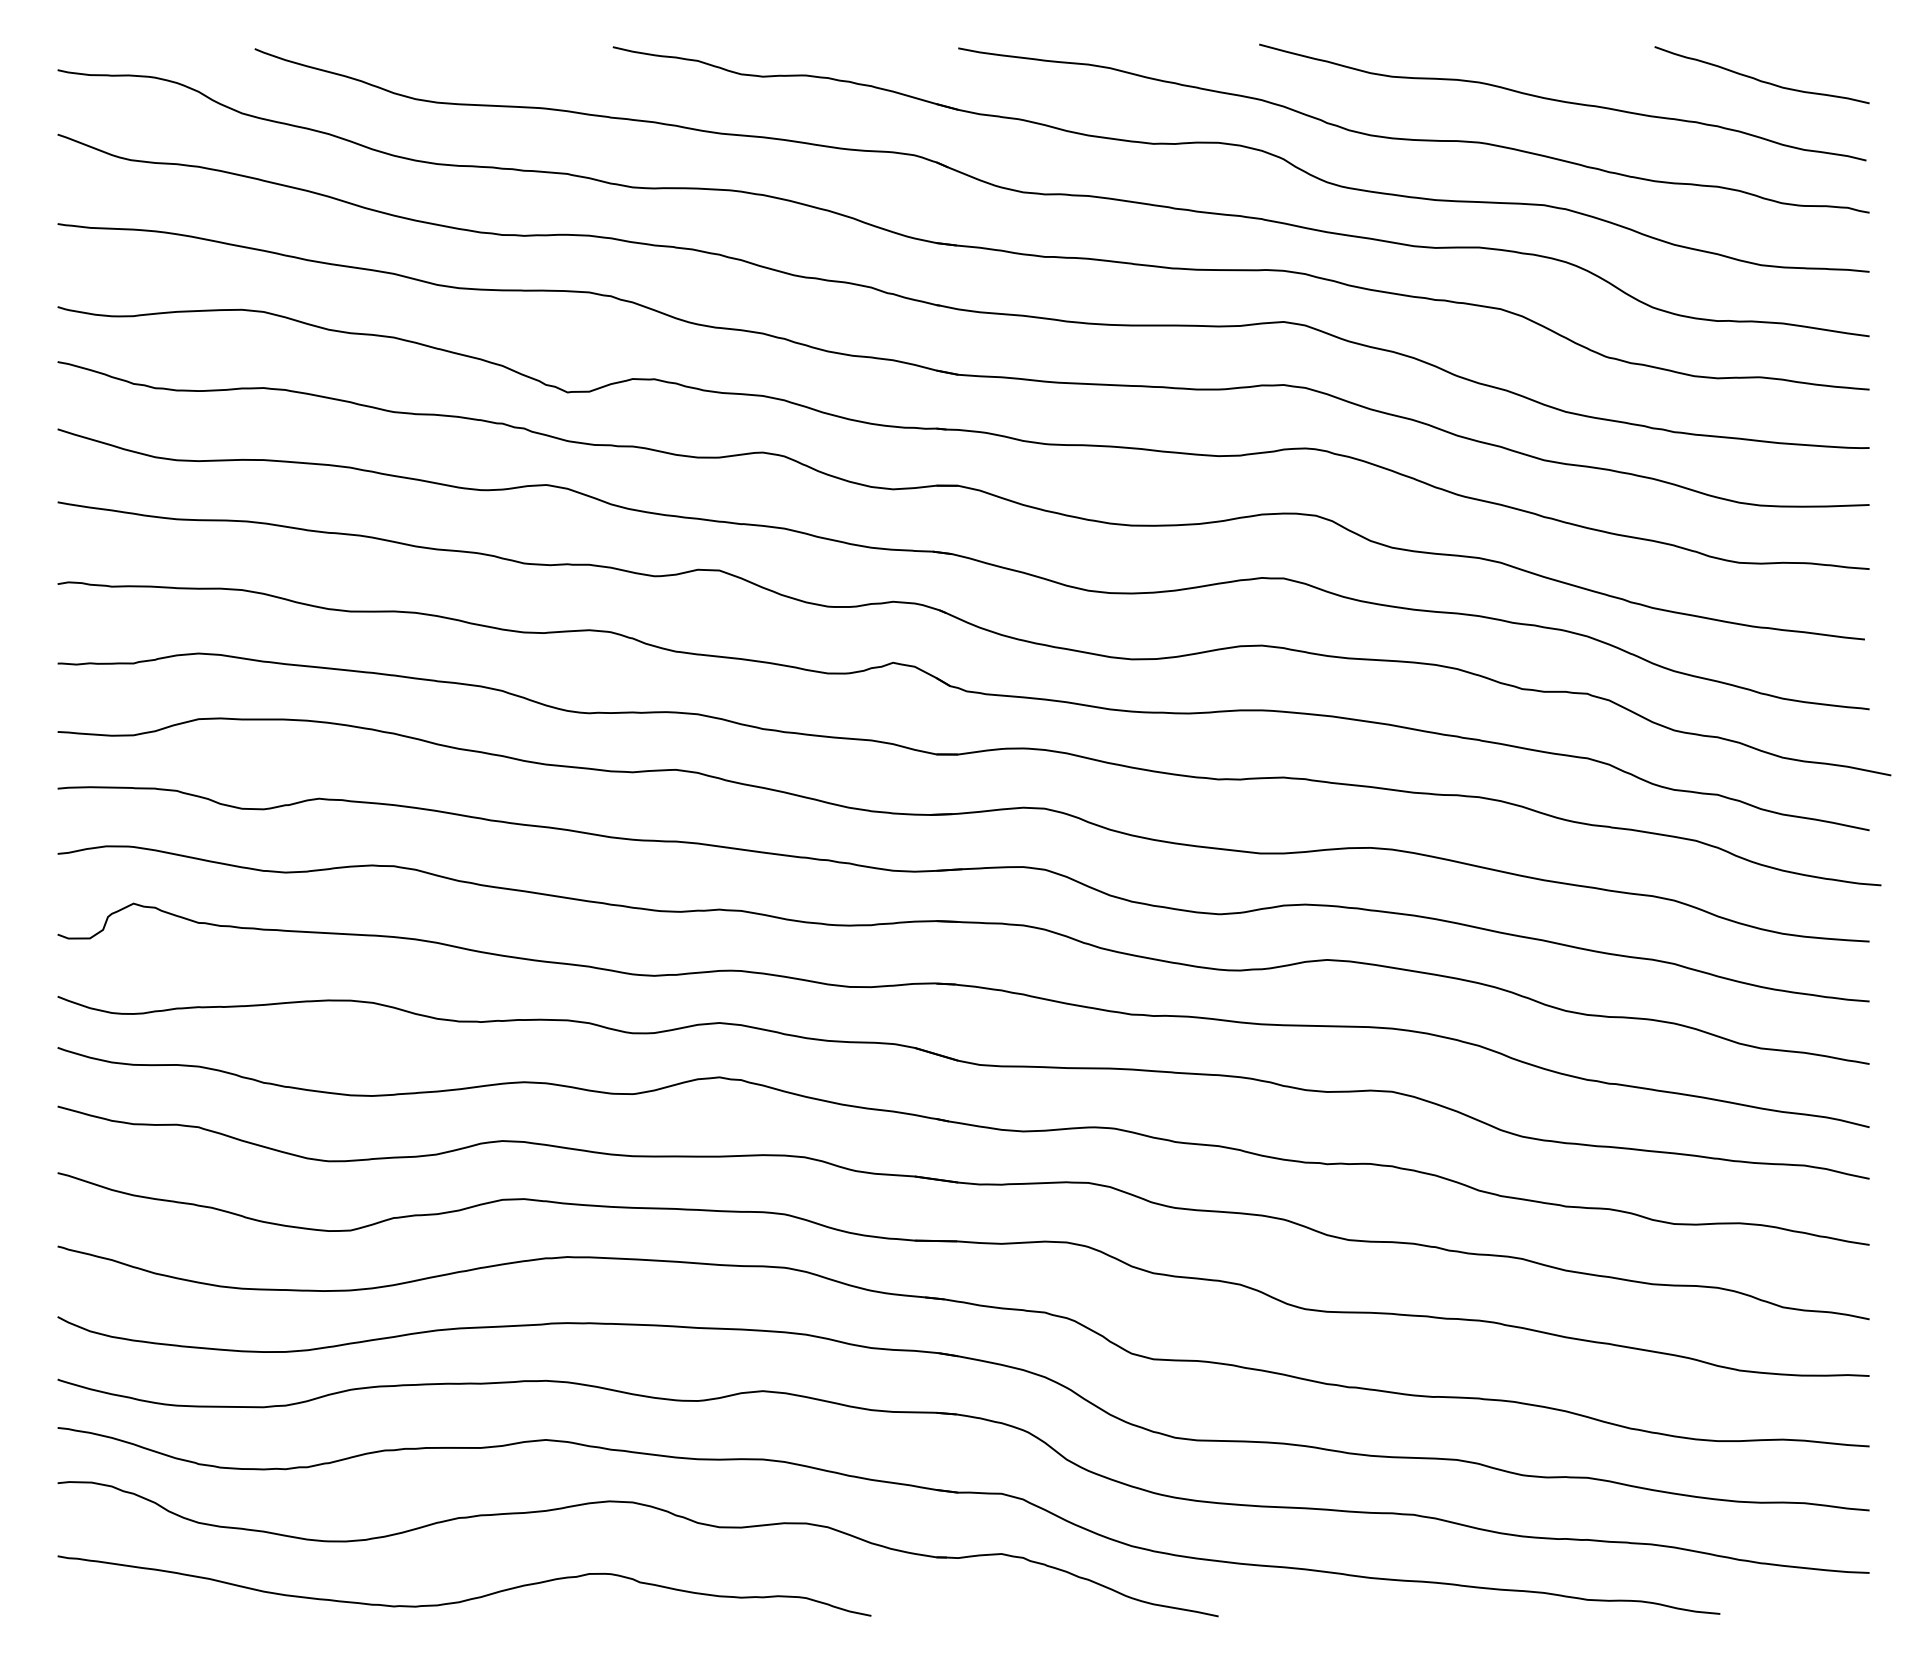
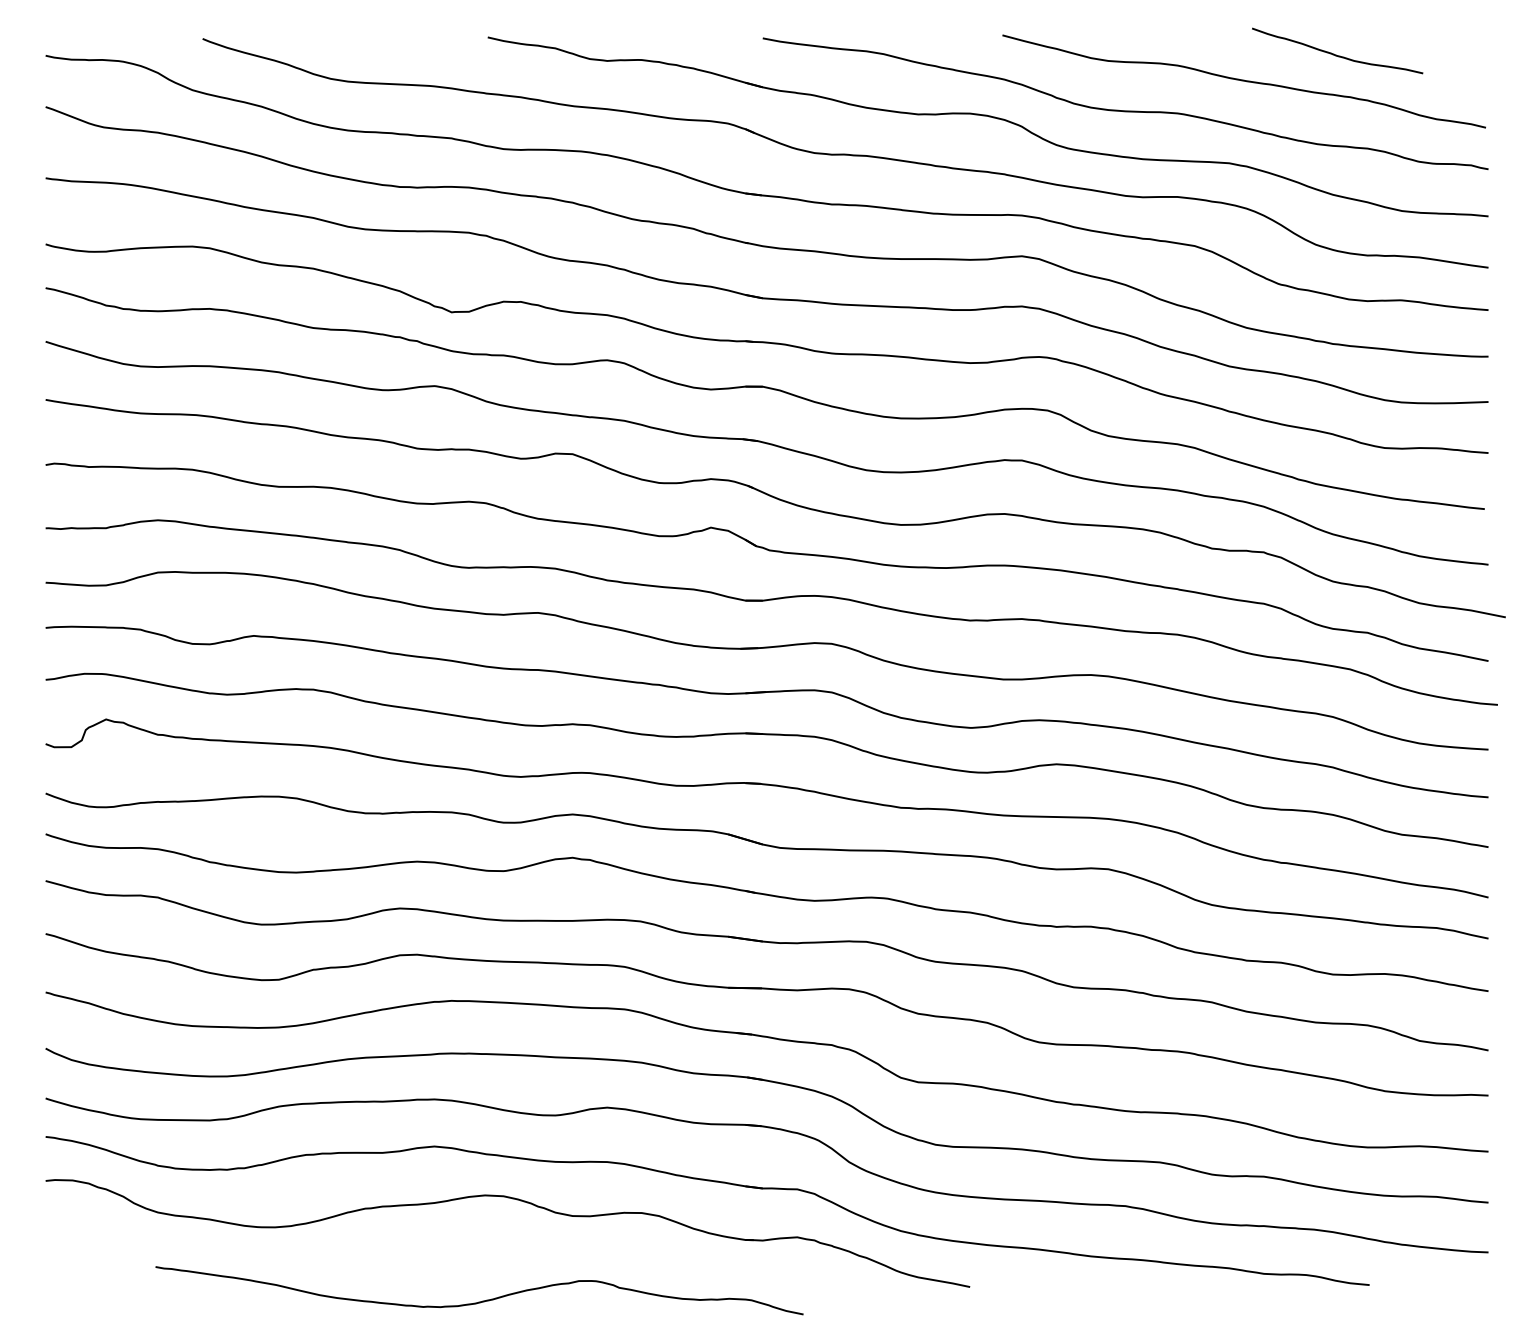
curve: (1759, 79) -> (1335, 54), moved
curve: (468, 1598) -> (482, 1300), moved

